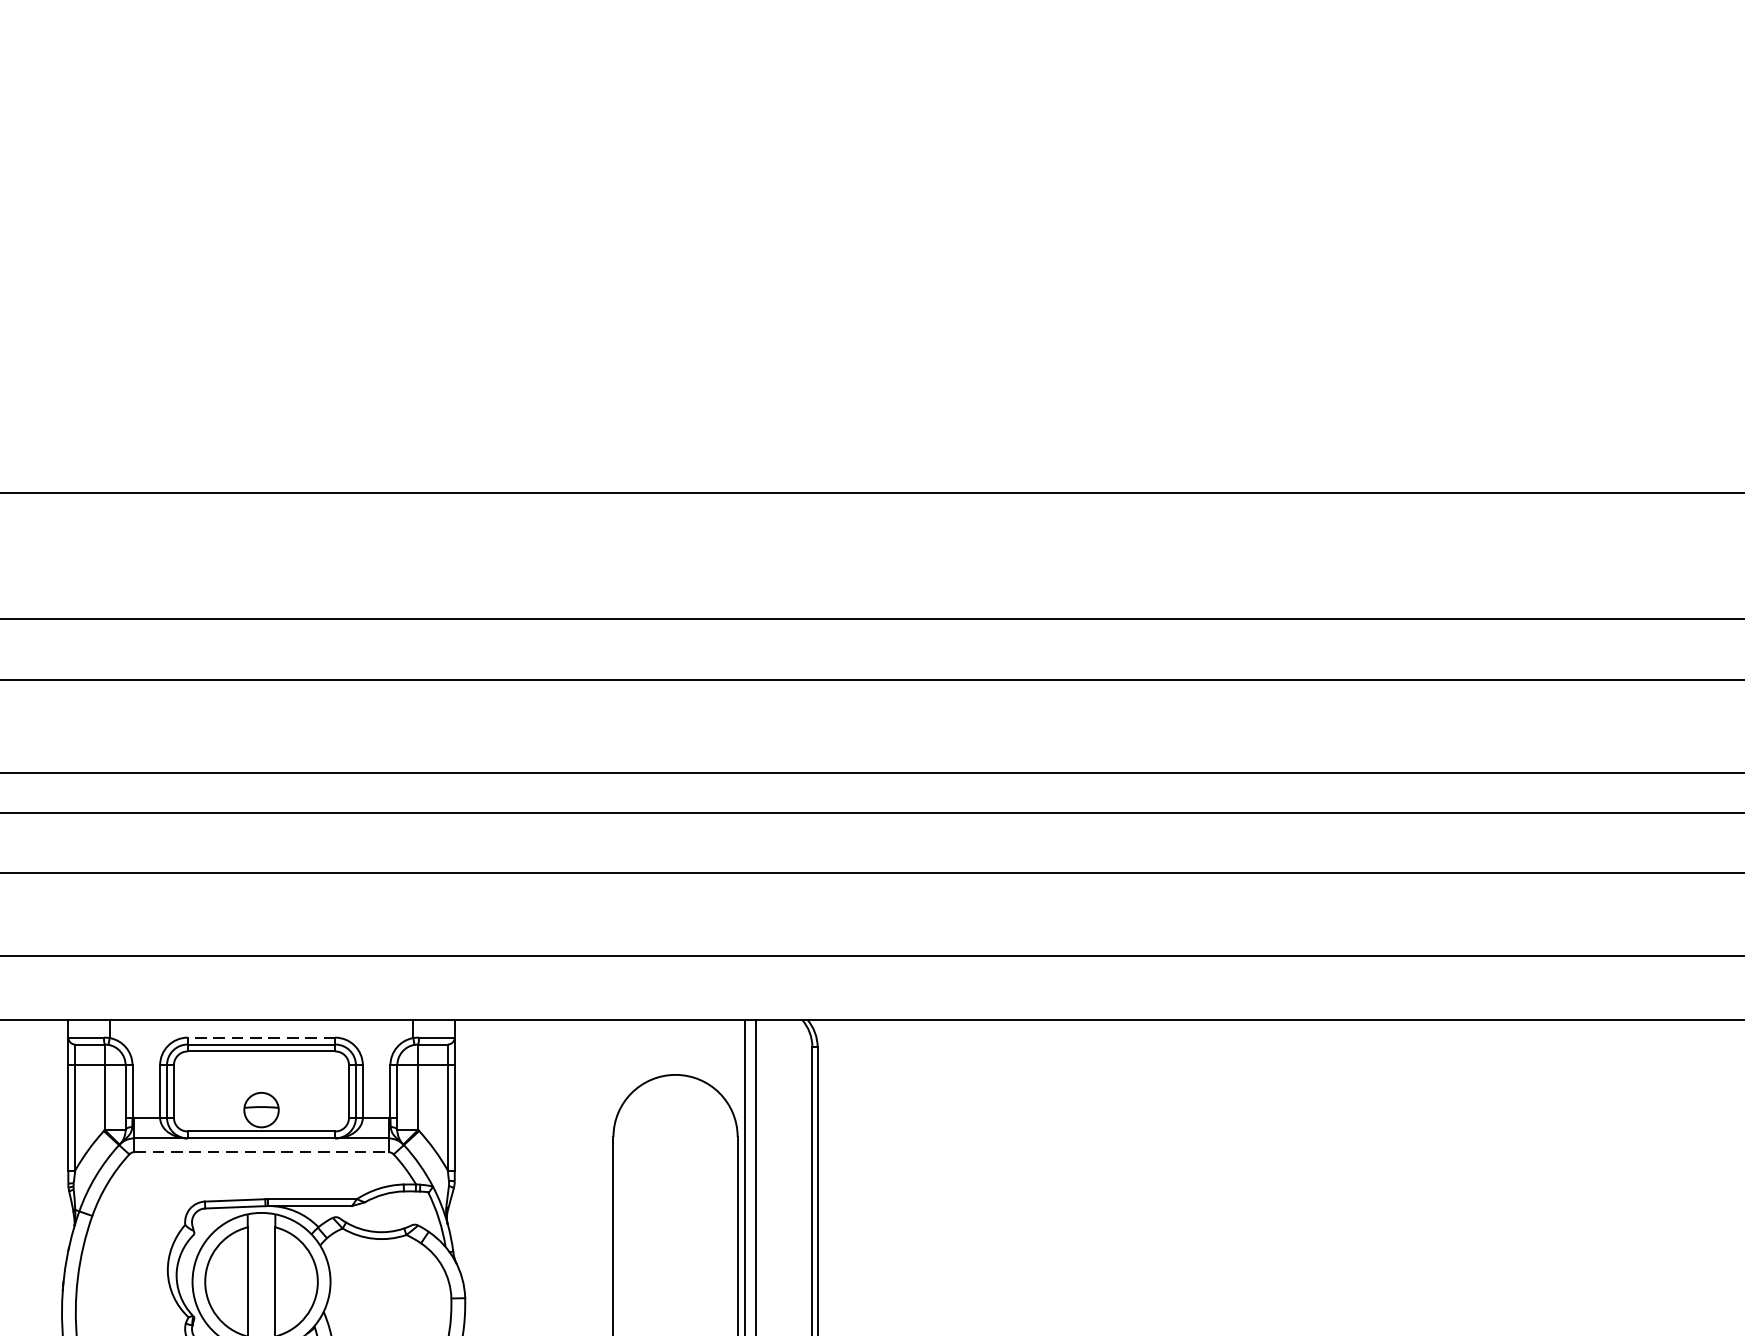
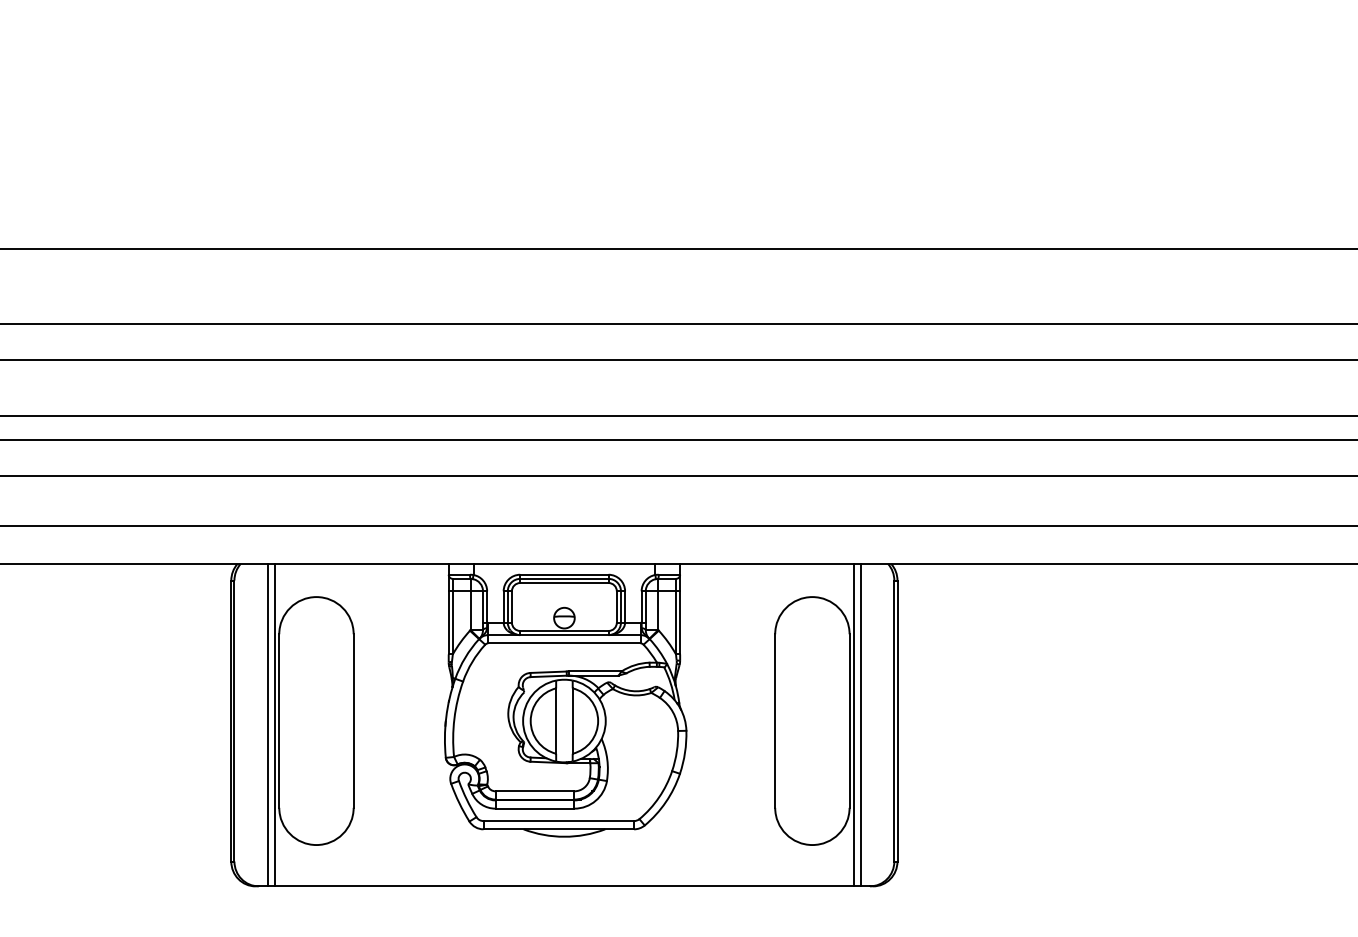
line: (259, 1037) -> (563, 574), dashed -> solid
line: (261, 1152) -> (564, 643), dashed -> solid

